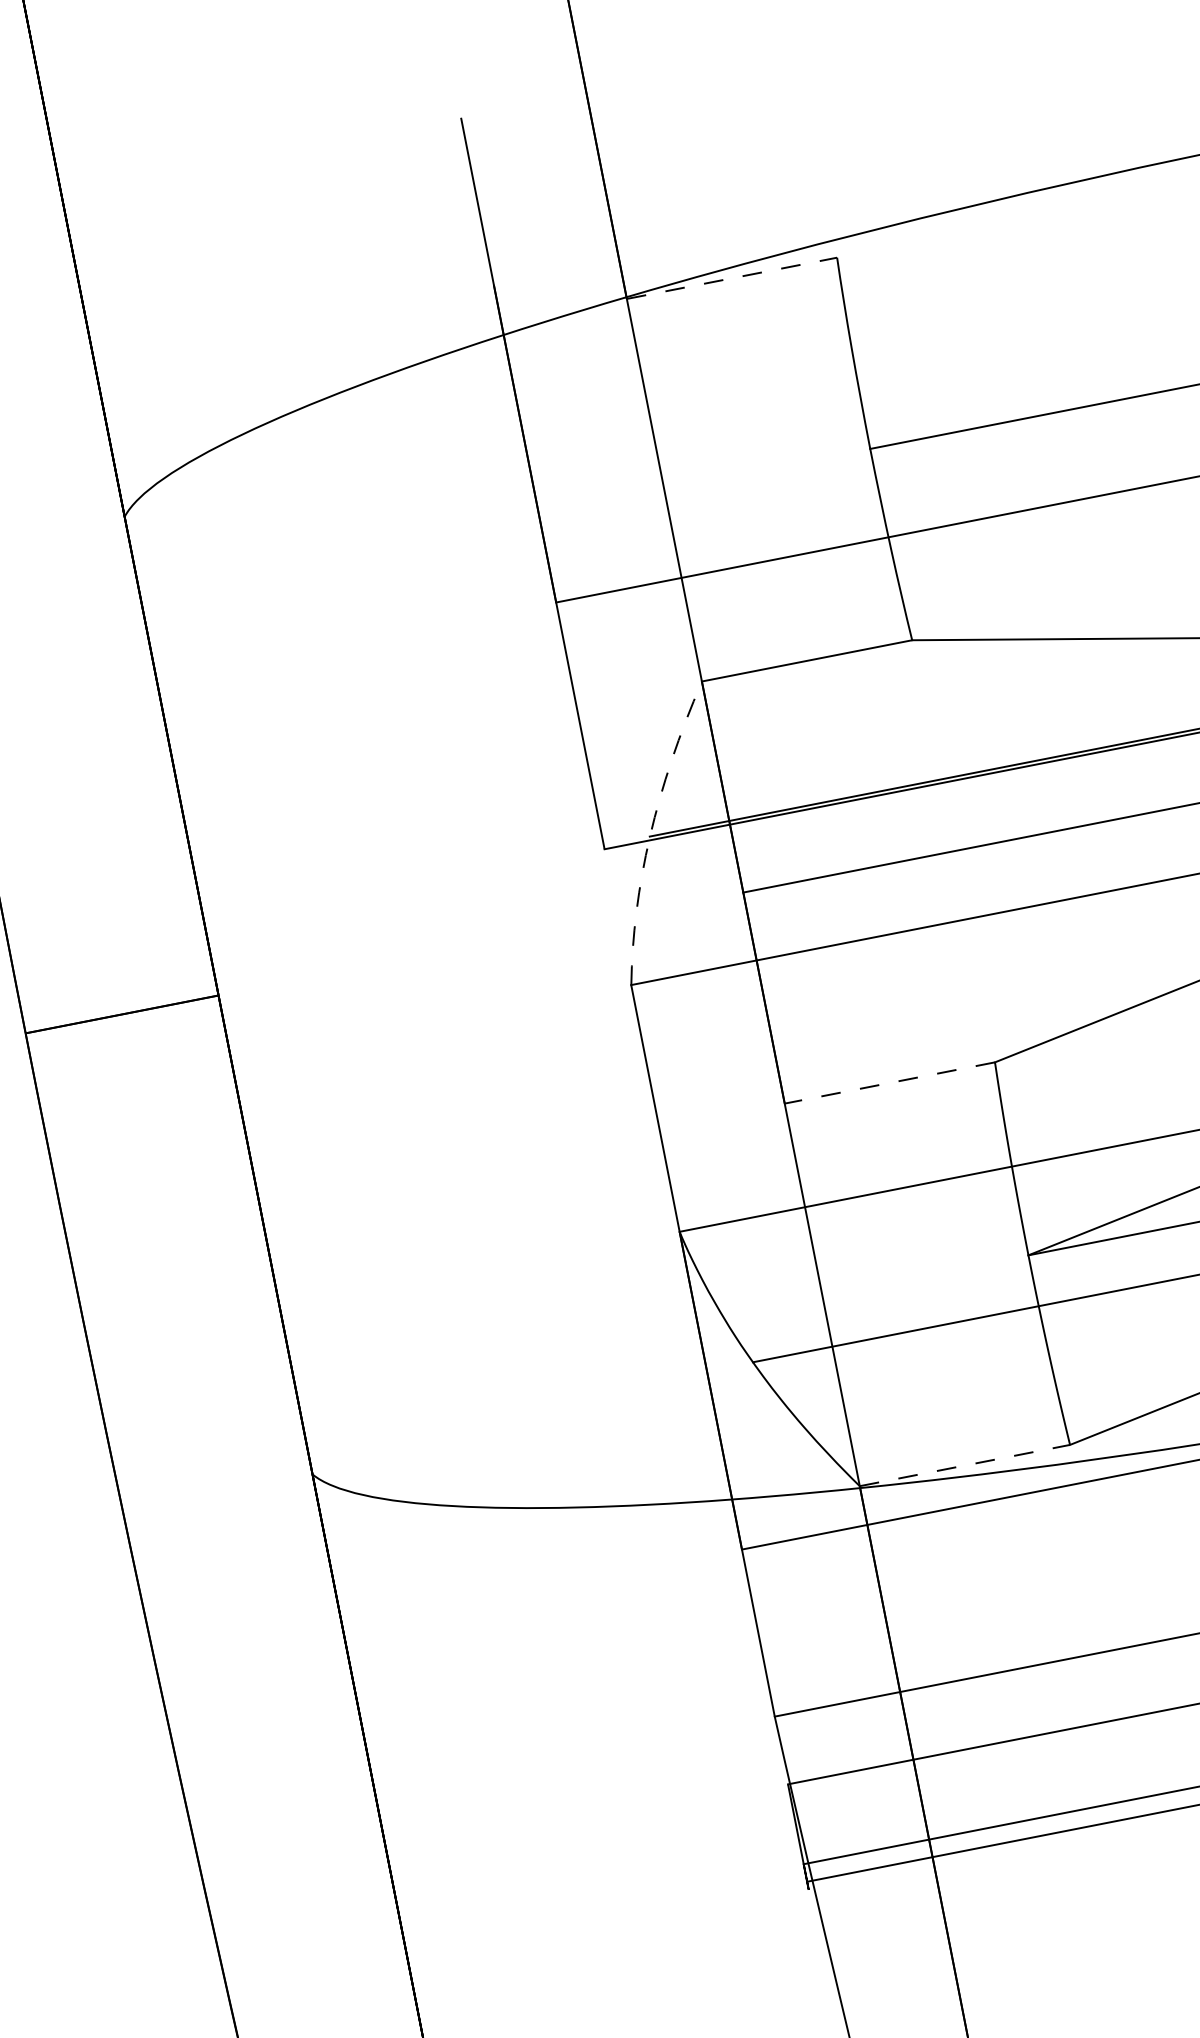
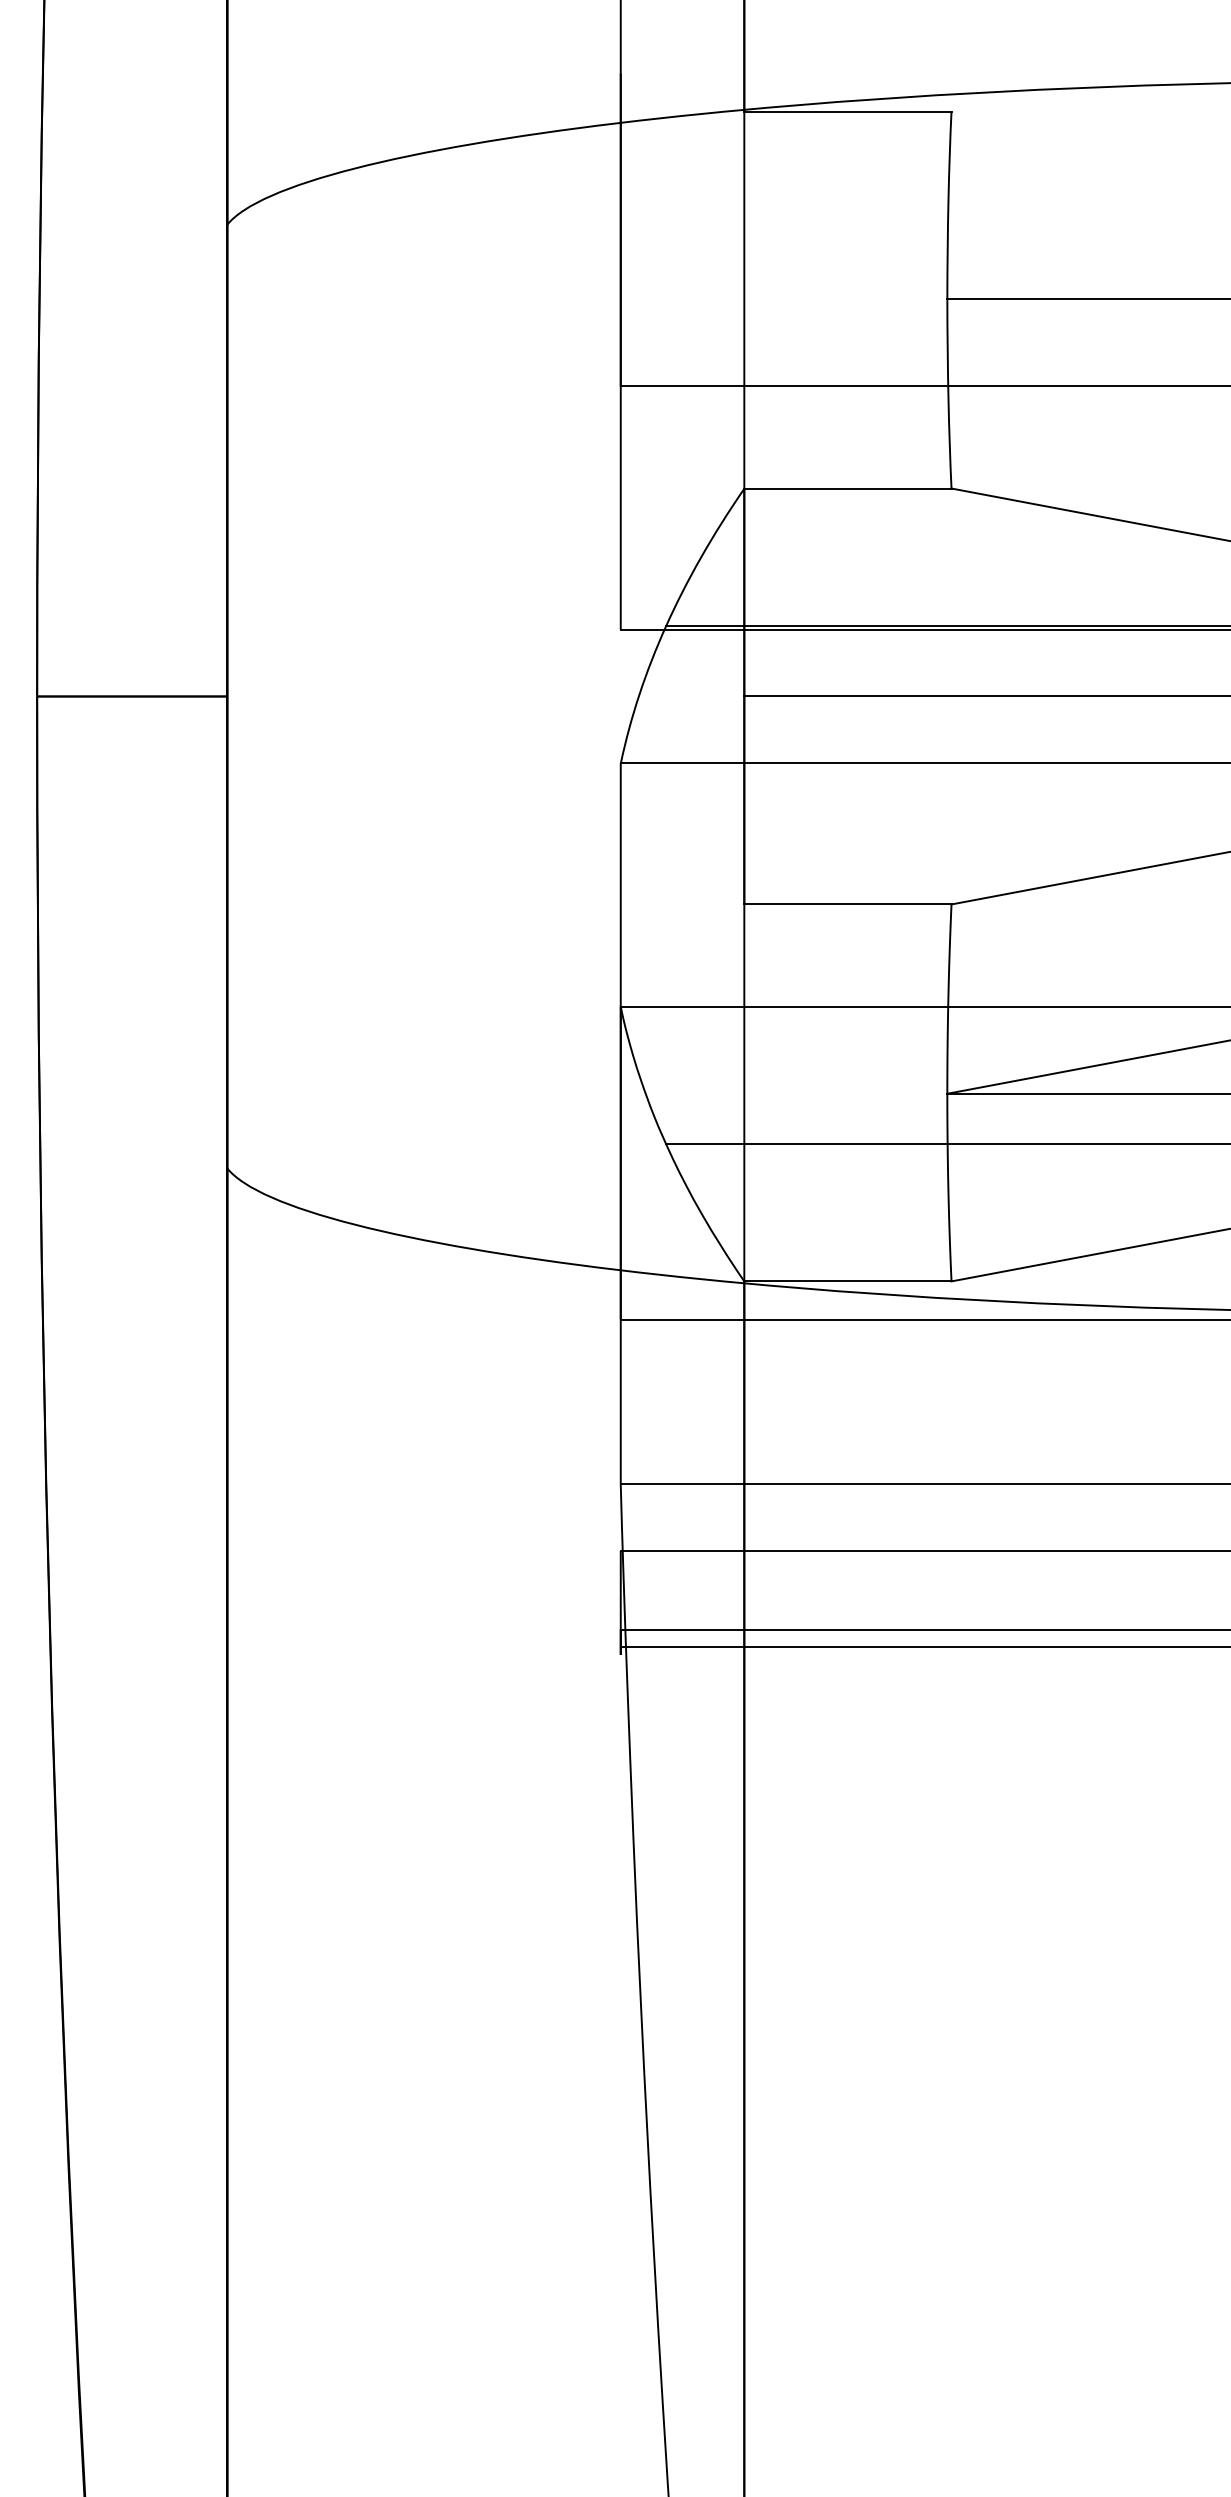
line: (731, 278) -> (847, 111), dashed -> solid
arc: (651, 830) -> (668, 620), dashed -> solid
line: (889, 1083) -> (847, 904), dashed -> solid
line: (964, 1465) -> (847, 1281), dashed -> solid

